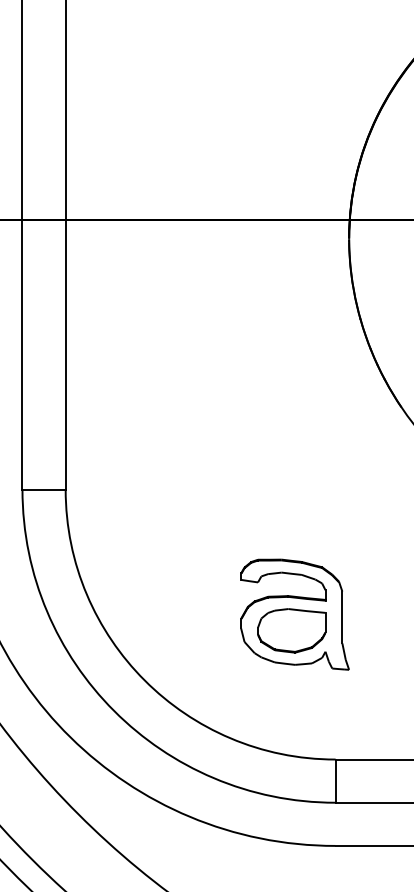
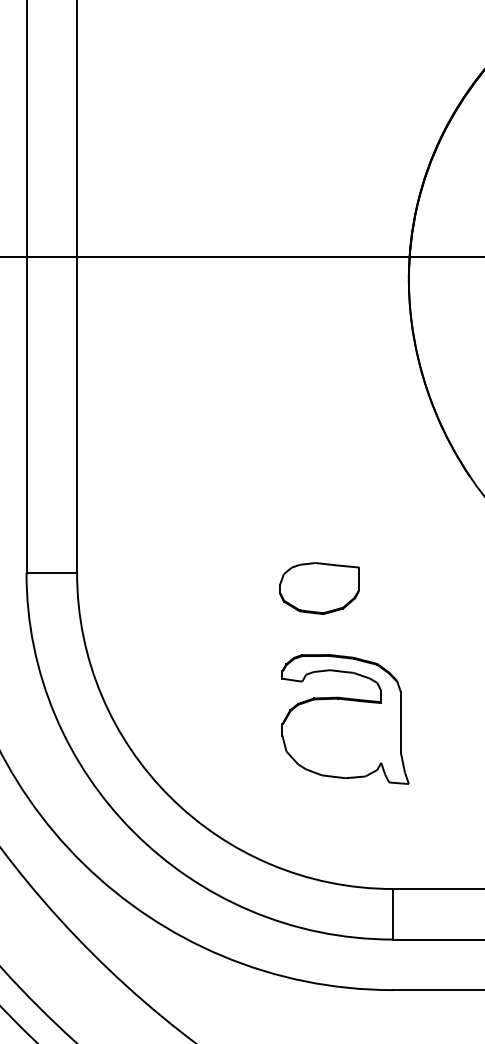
part: (291, 630) -> (319, 588), moved

